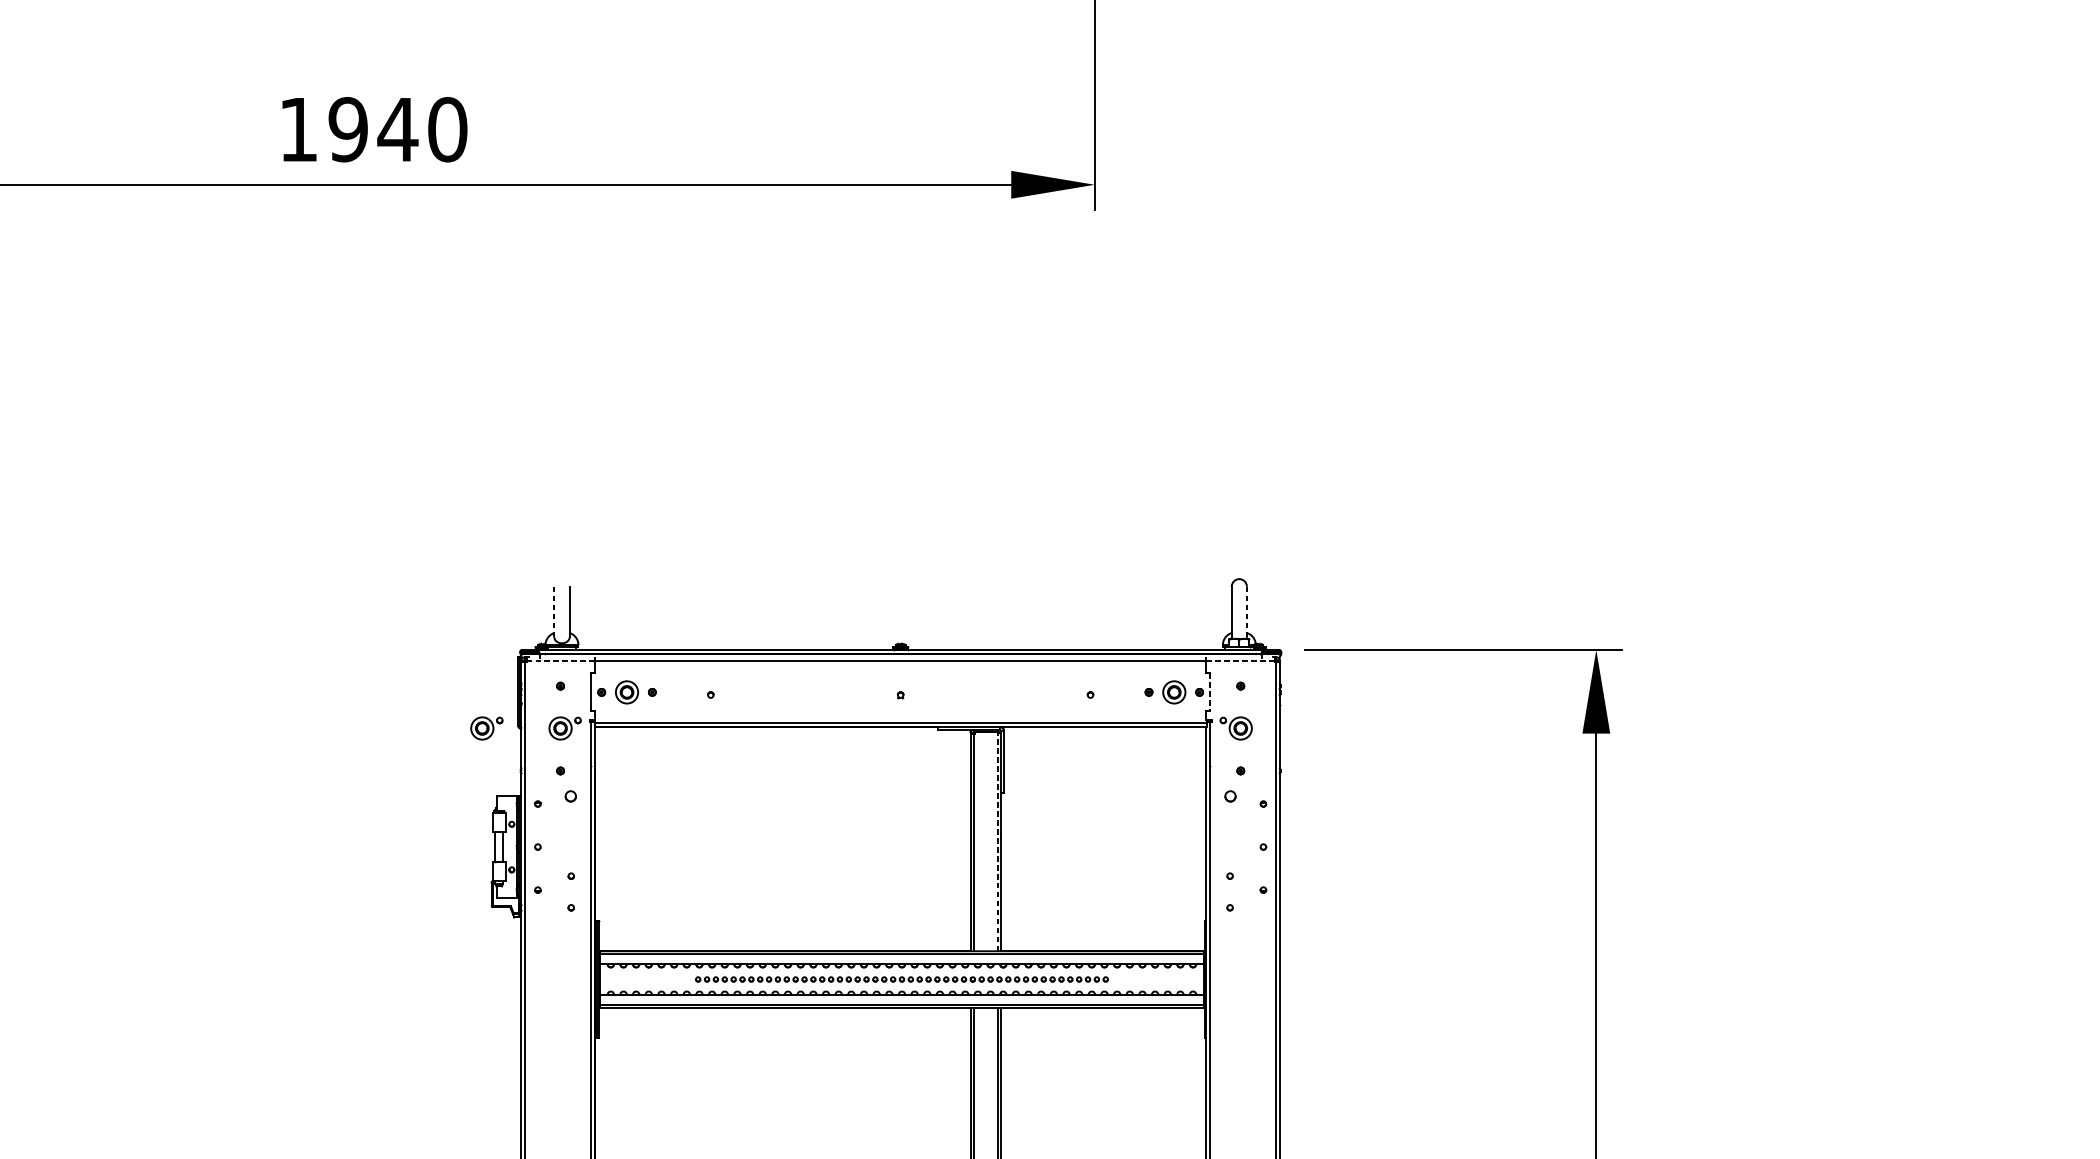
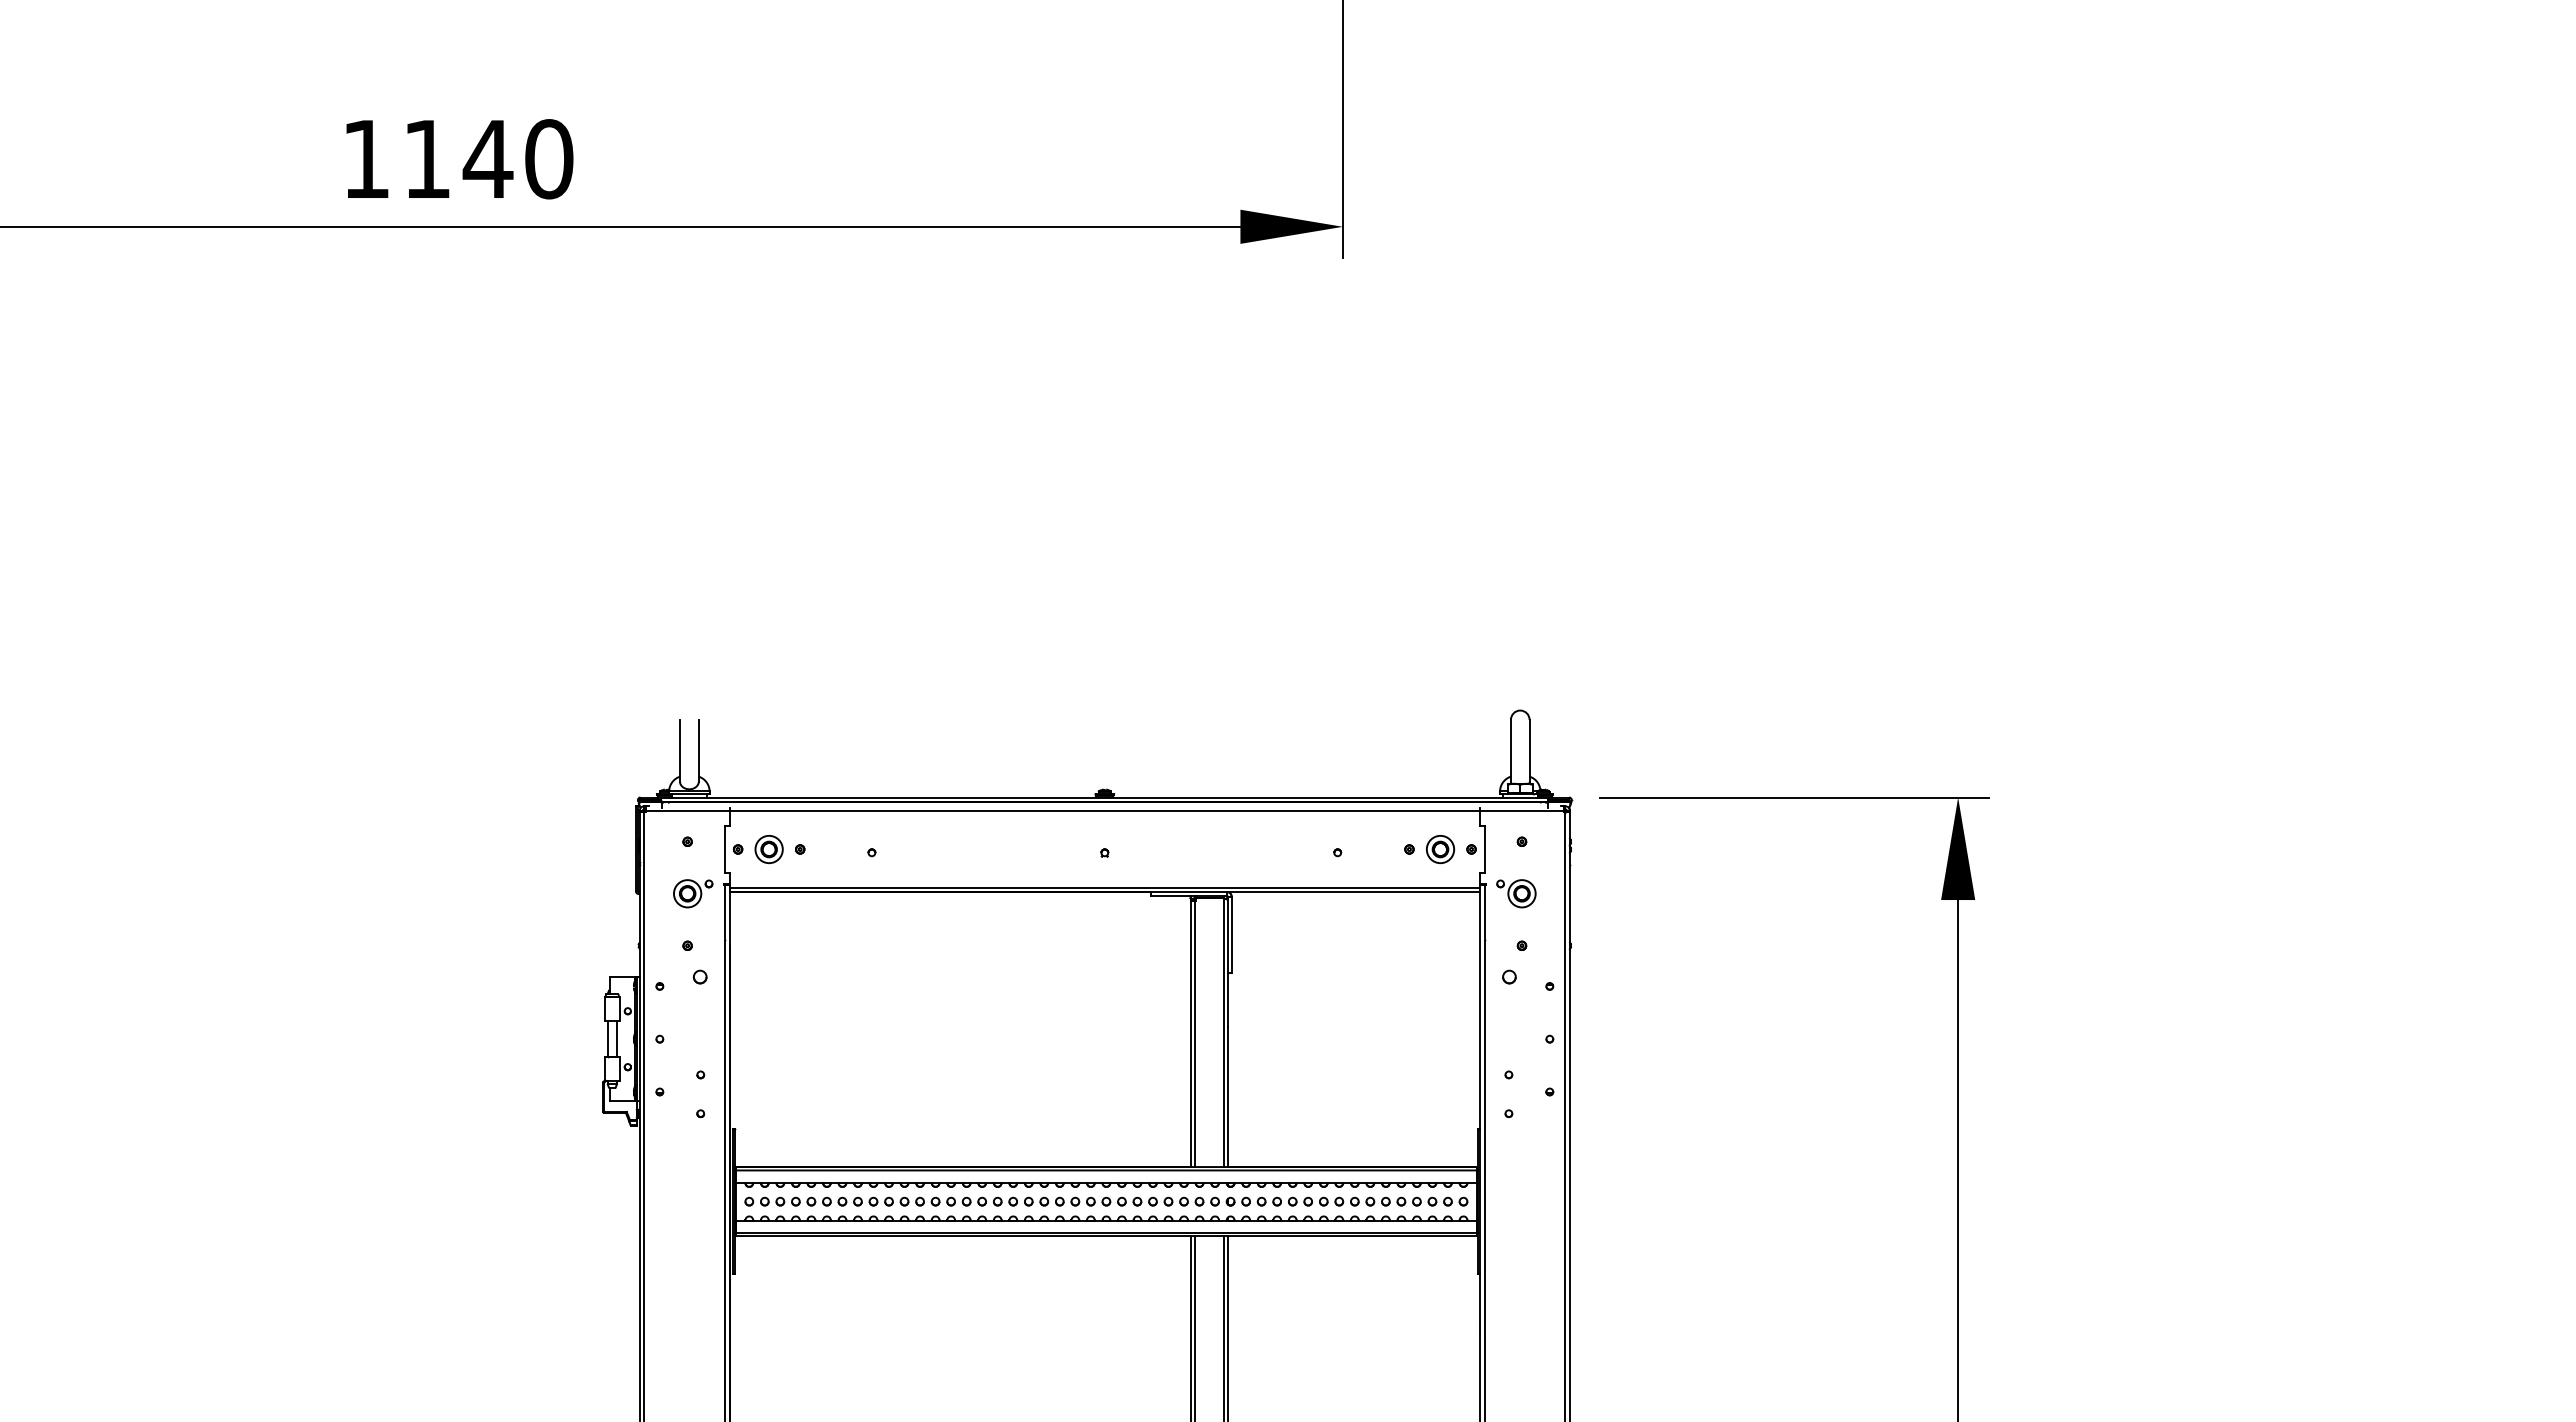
text: (348, 129) -> (427, 159), 1940 -> 1140
line: (1246, 611) -> (1529, 750), dashed -> solid
line: (554, 612) -> (680, 751), dashed -> solid
line: (560, 660) -> (687, 810), dashed -> solid
line: (1240, 660) -> (1521, 810), dashed -> solid
line: (1210, 693) -> (1484, 850), dashed -> solid
part: (487, 728) -> (597, 893), removed
line: (997, 841) -> (1223, 1032), dashed -> solid
part: (902, 979) -> (1106, 1201), size x1.43

